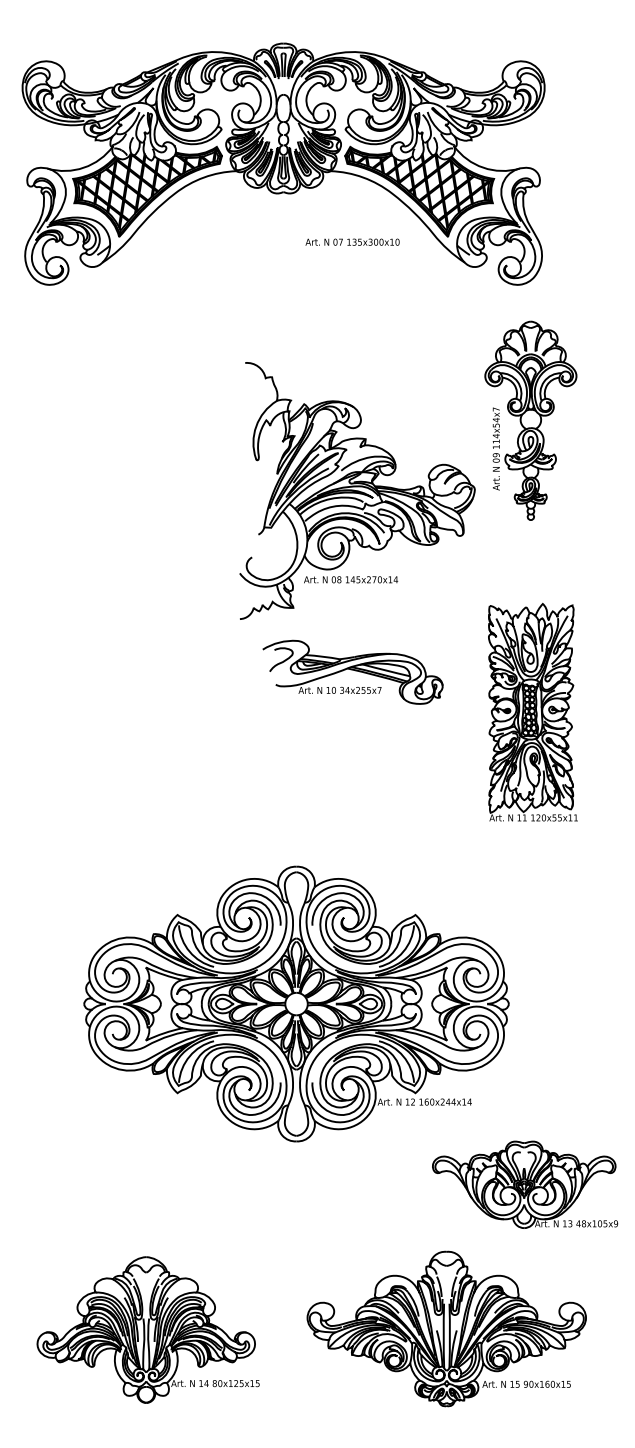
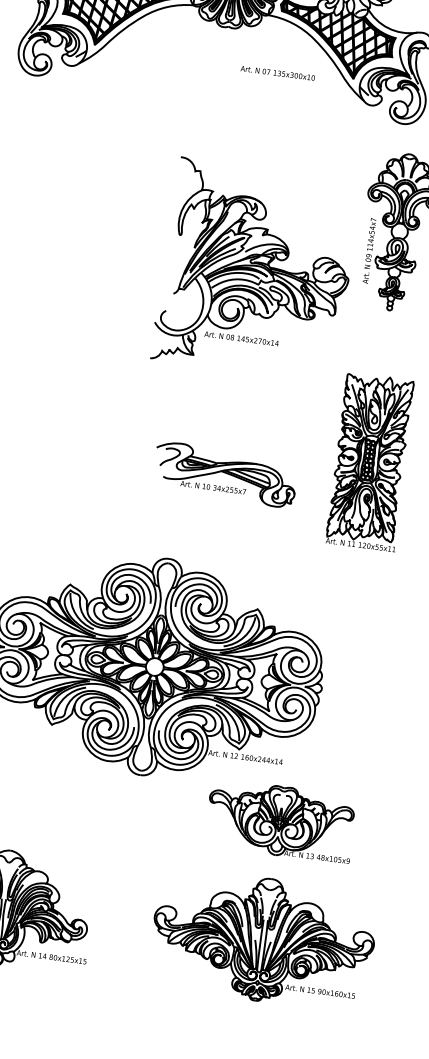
part: (352, 671) -> (225, 474), moved
part: (525, 1184) -> (281, 820), moved
part: (446, 1328) -> (263, 939), moved

